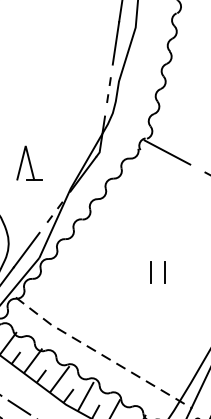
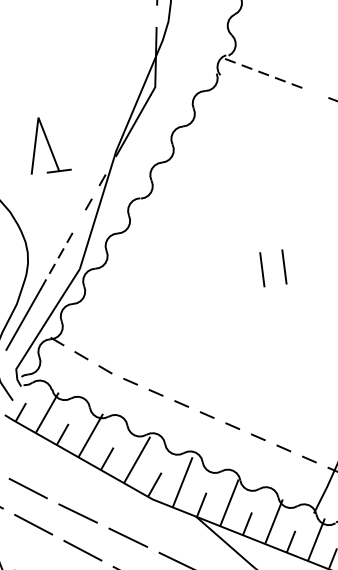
line: (167, 152) -> (264, 73), solid -> dashed
part: (29, 162) -> (47, 143), moved
line: (26, 250) -> (57, 259), solid -> dashed

